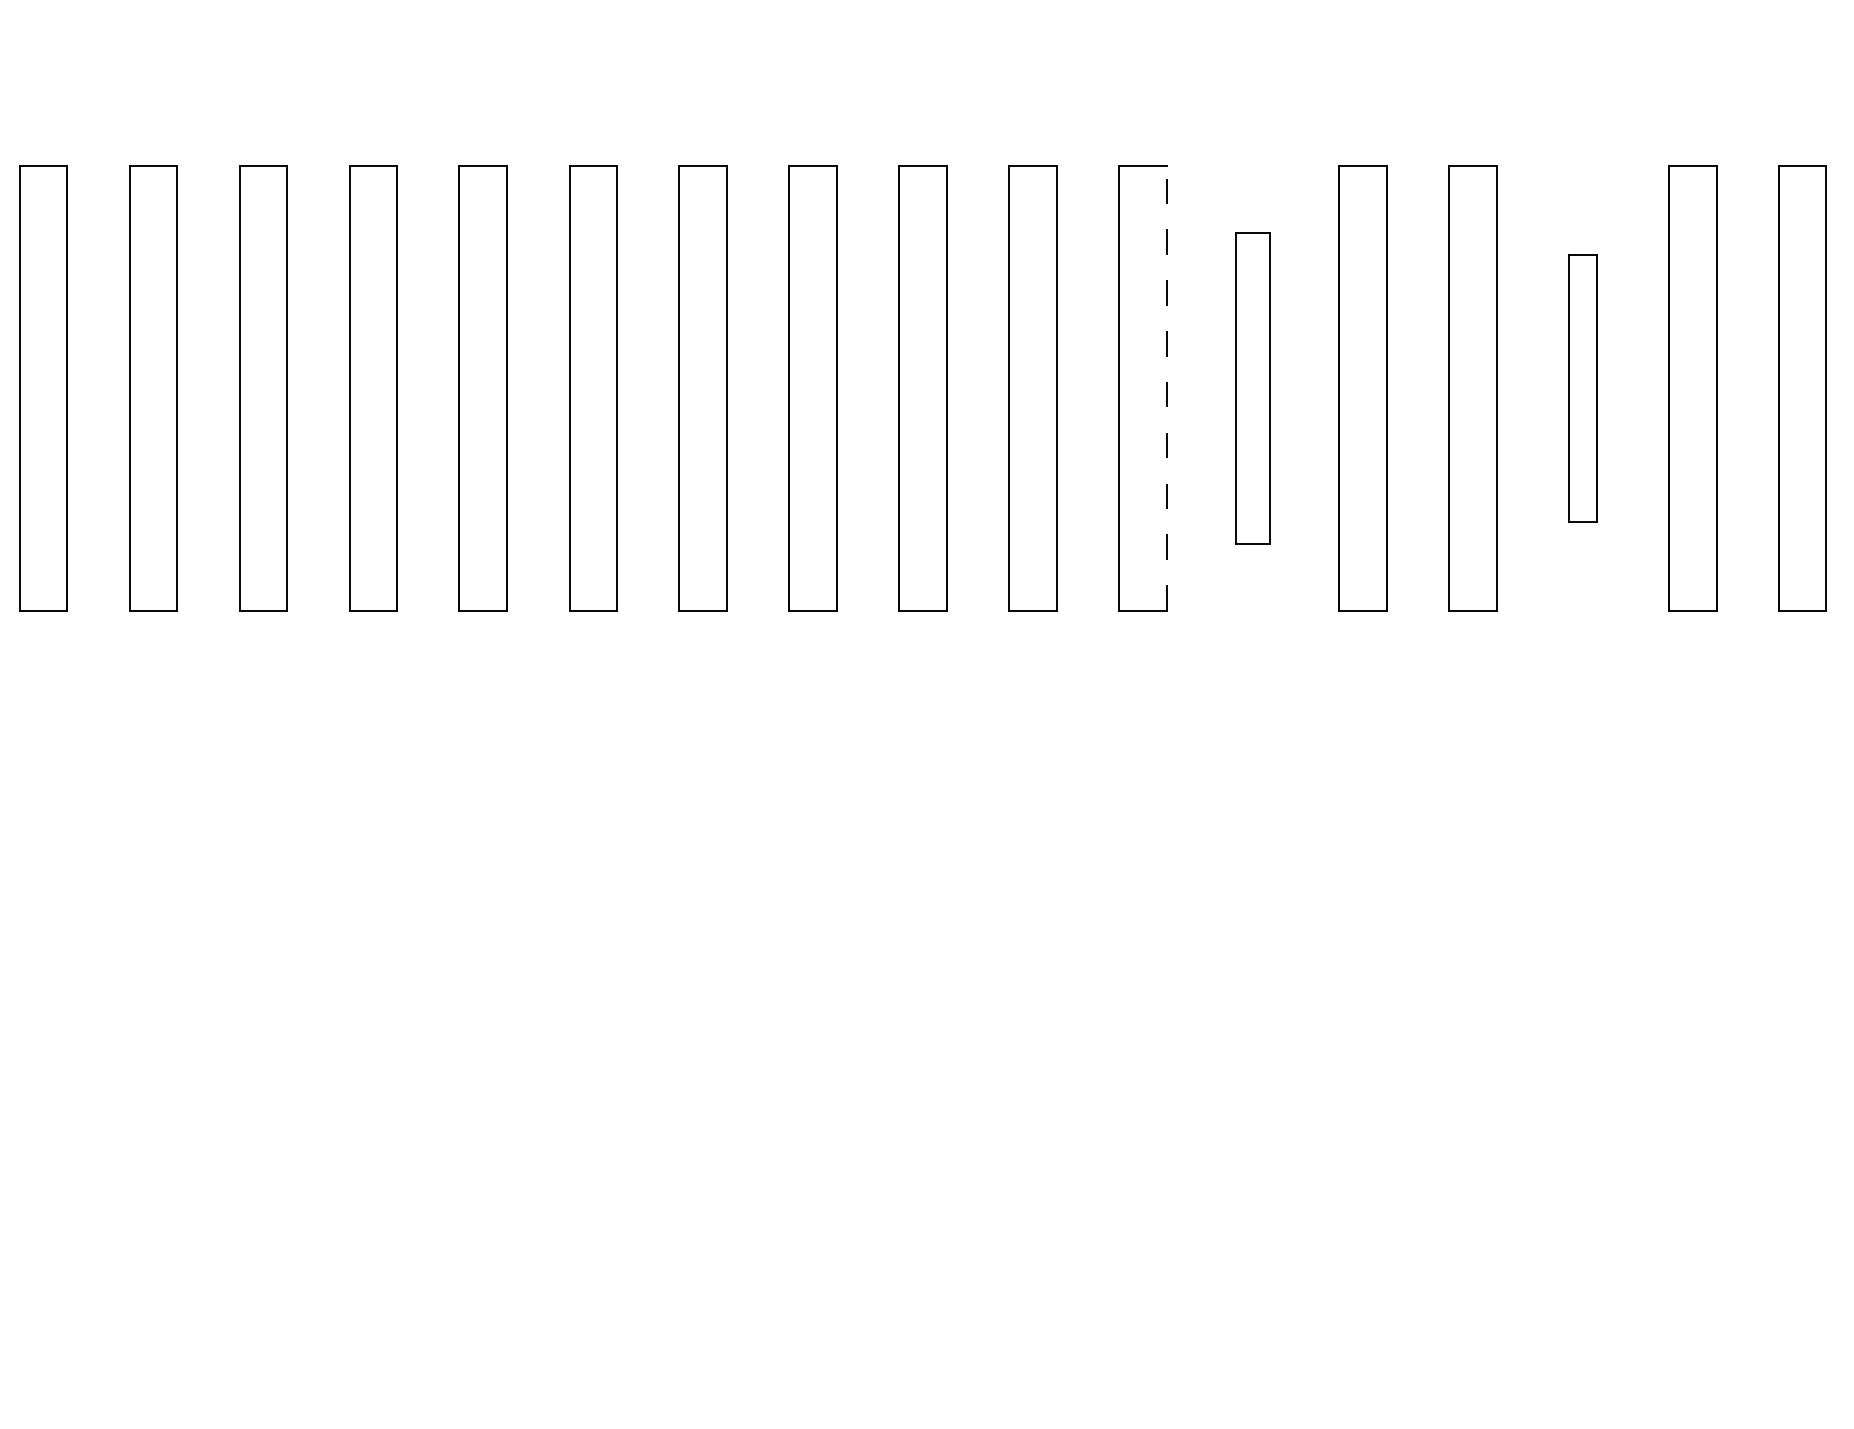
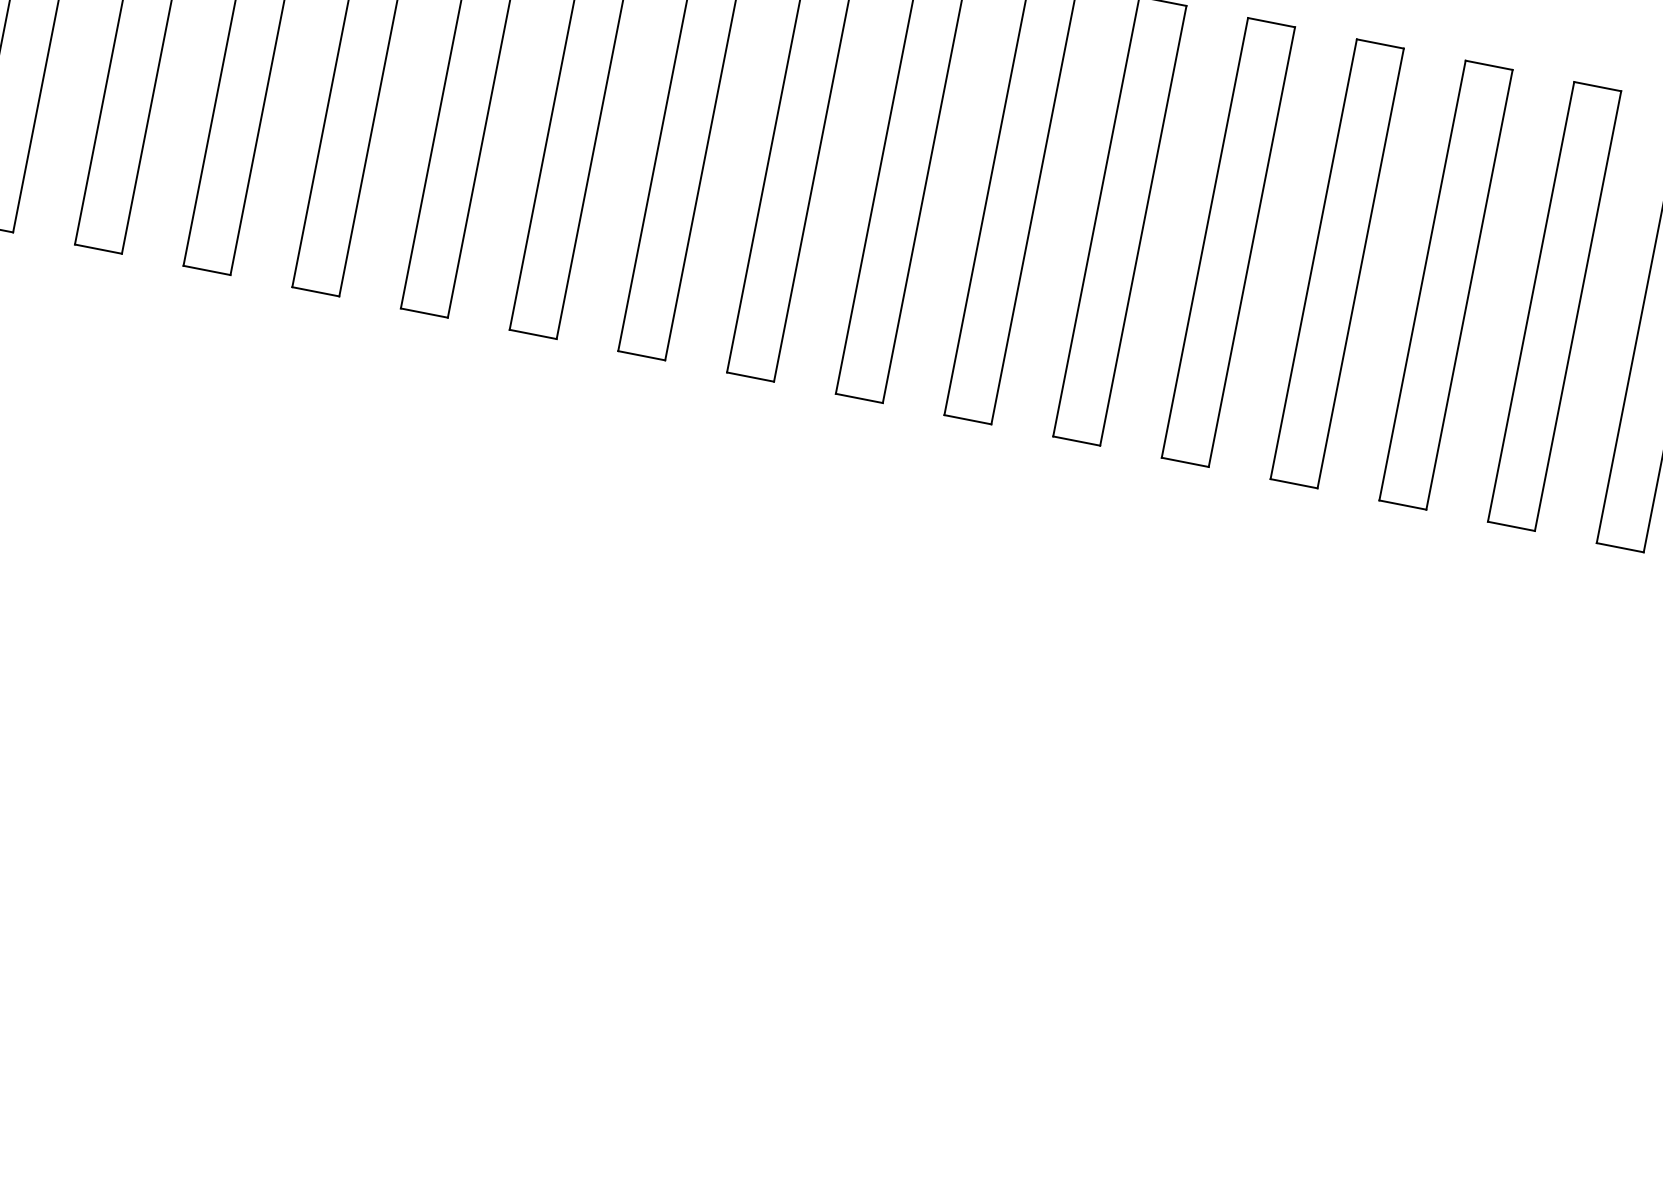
line: (1166, 387) -> (1143, 224), dashed -> solid
part: (1252, 388) -> (1228, 242), size x1.43
part: (1582, 388) -> (1554, 306), size x1.67

